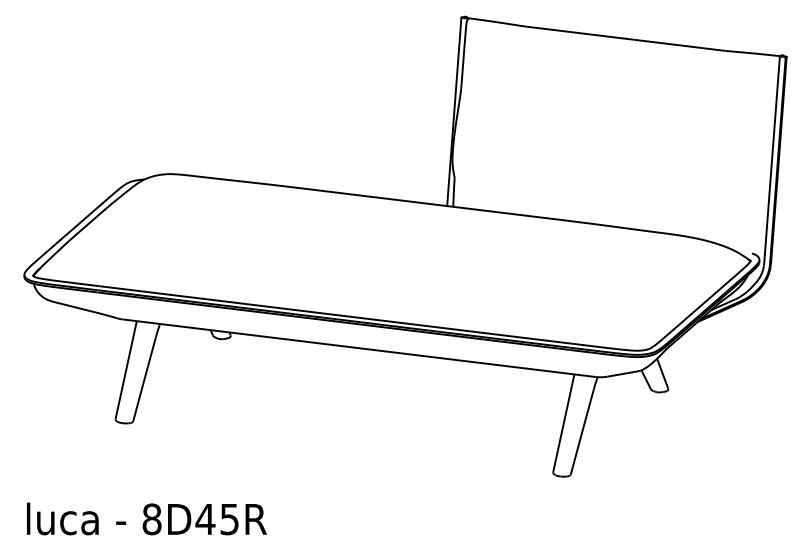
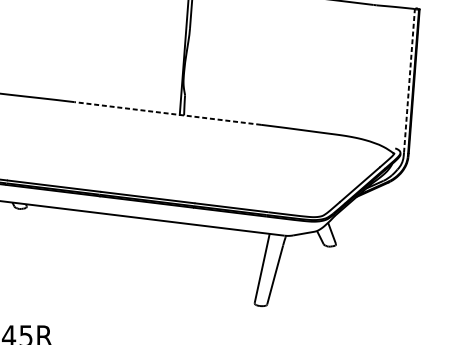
line: (772, 157) -> (409, 80), solid -> dashed
line: (429, 203) -> (167, 113), solid -> dashed

